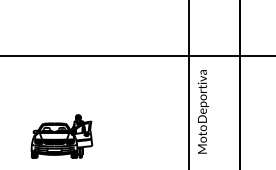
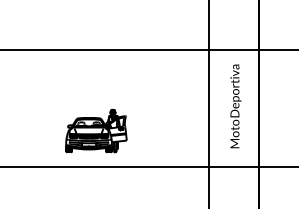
text: (202, 111) -> (235, 106), moved
part: (61, 135) -> (96, 130), moved

